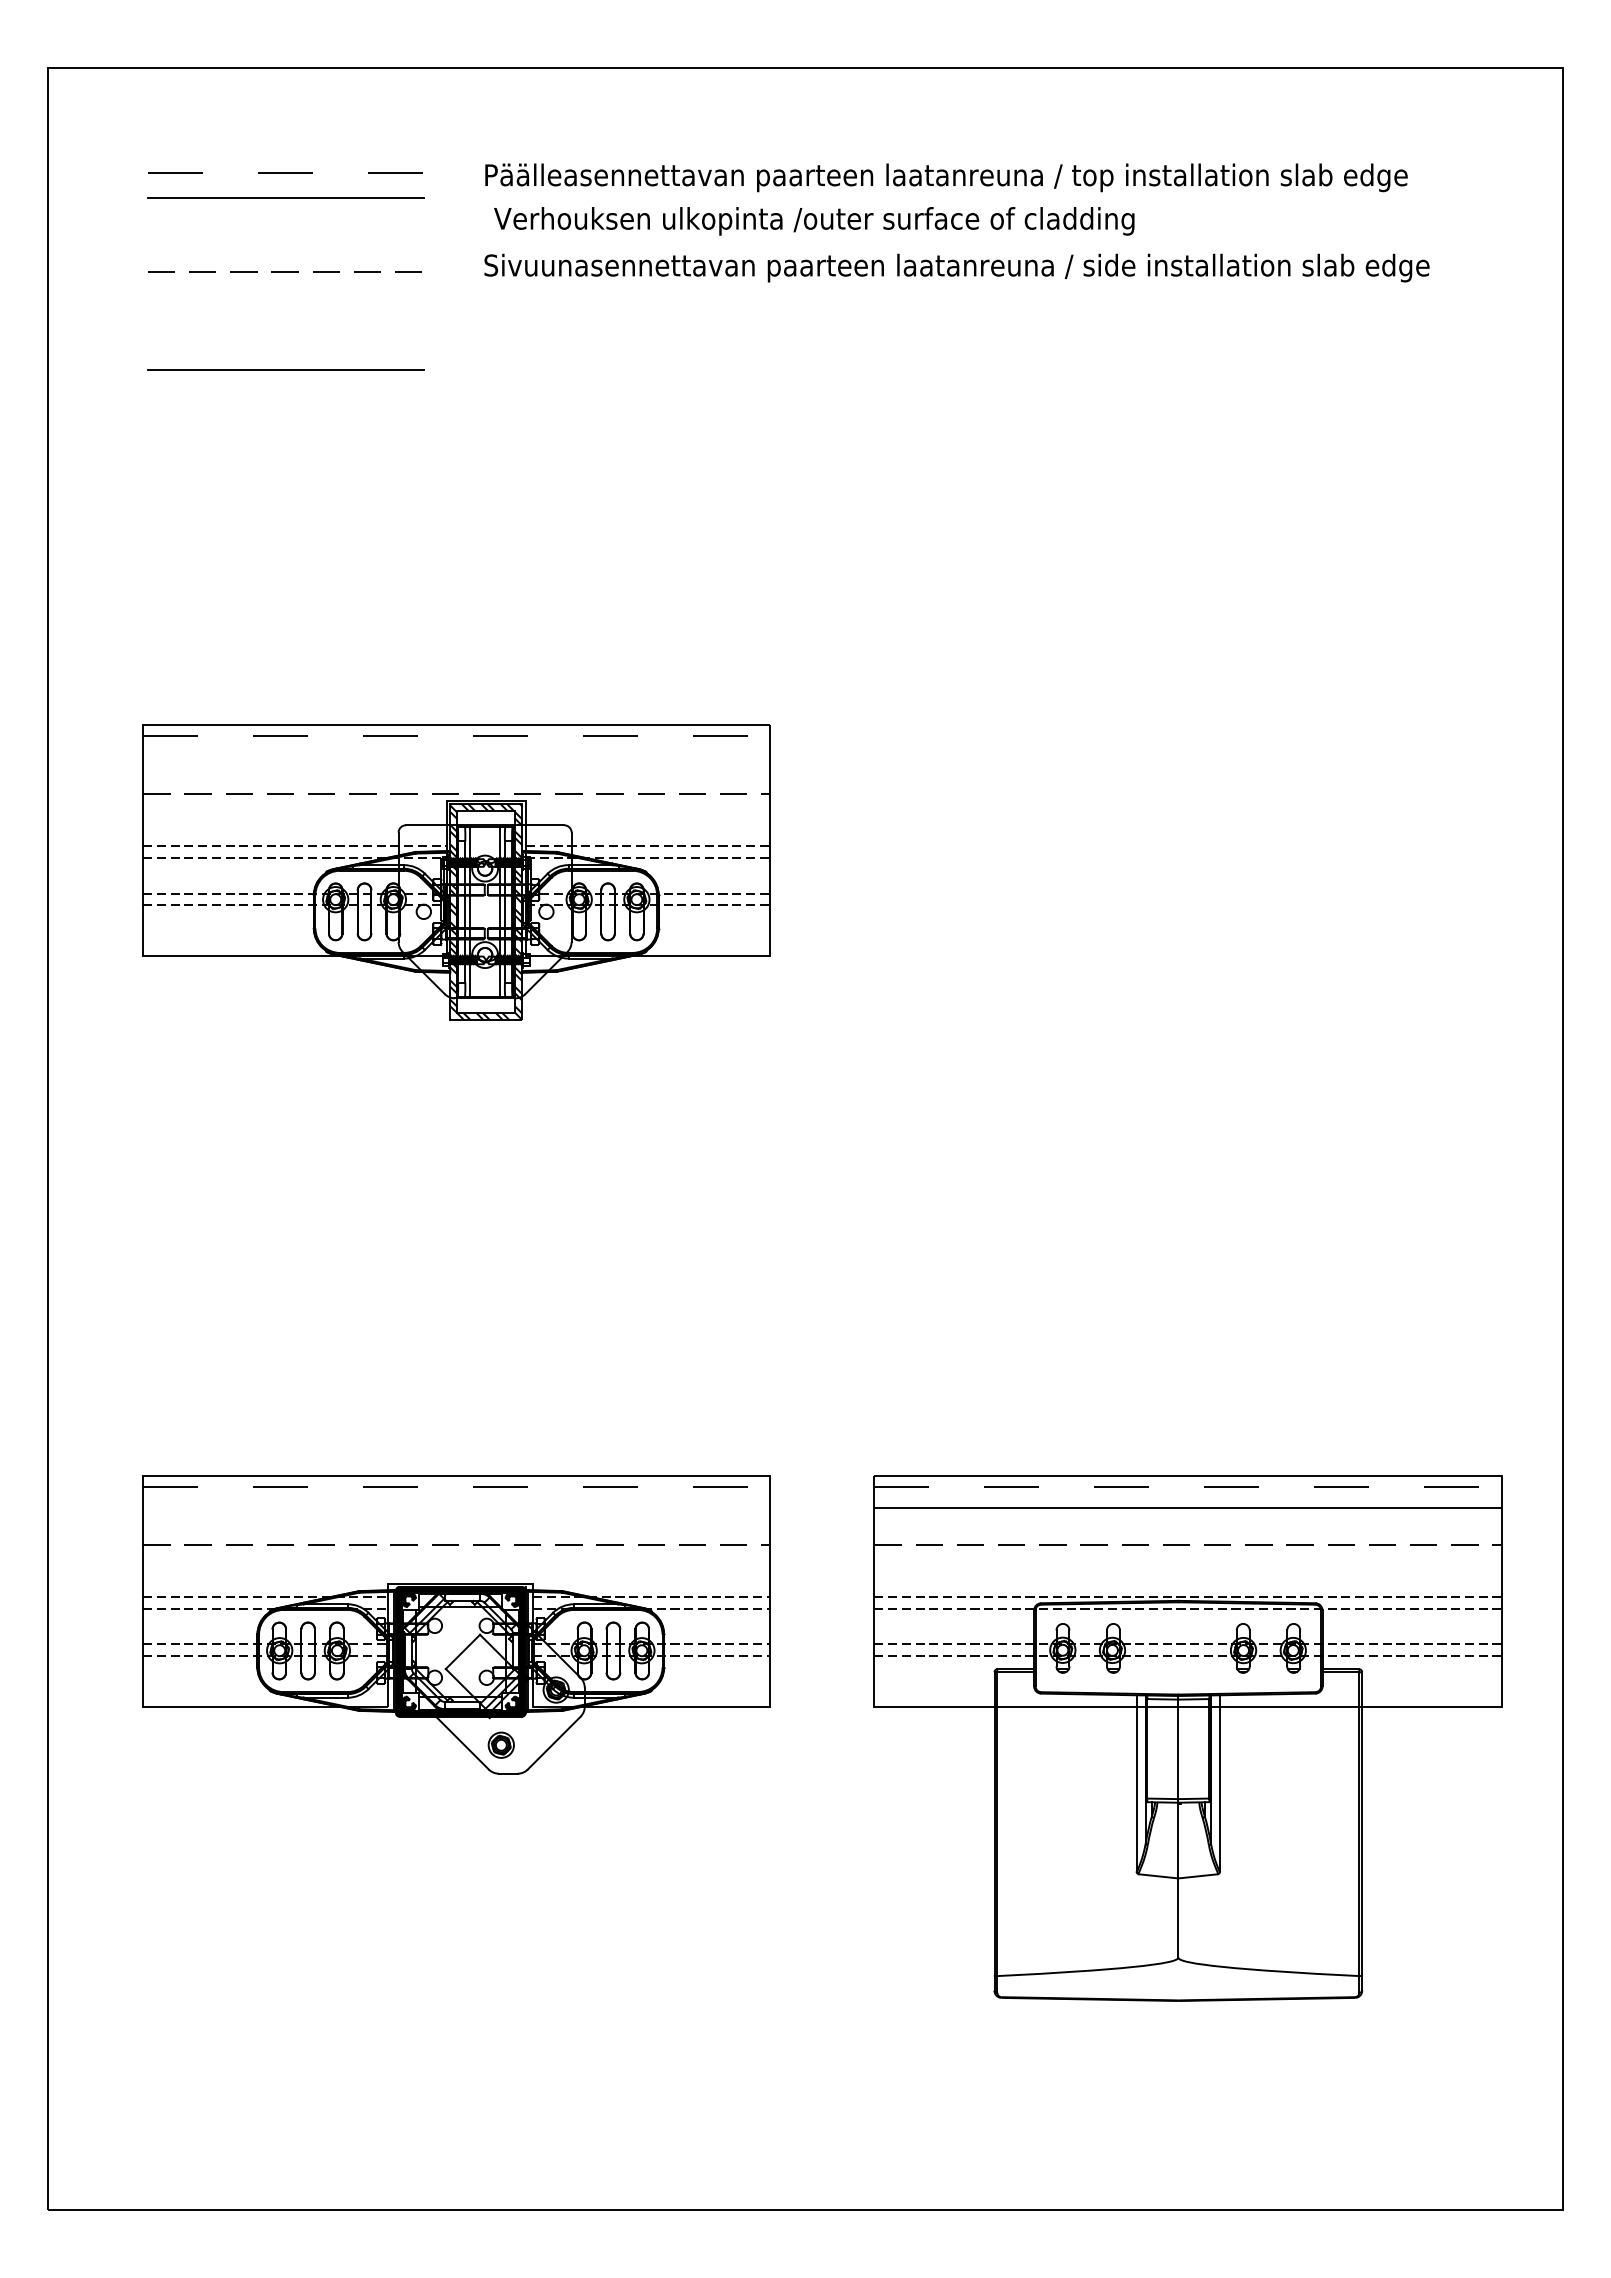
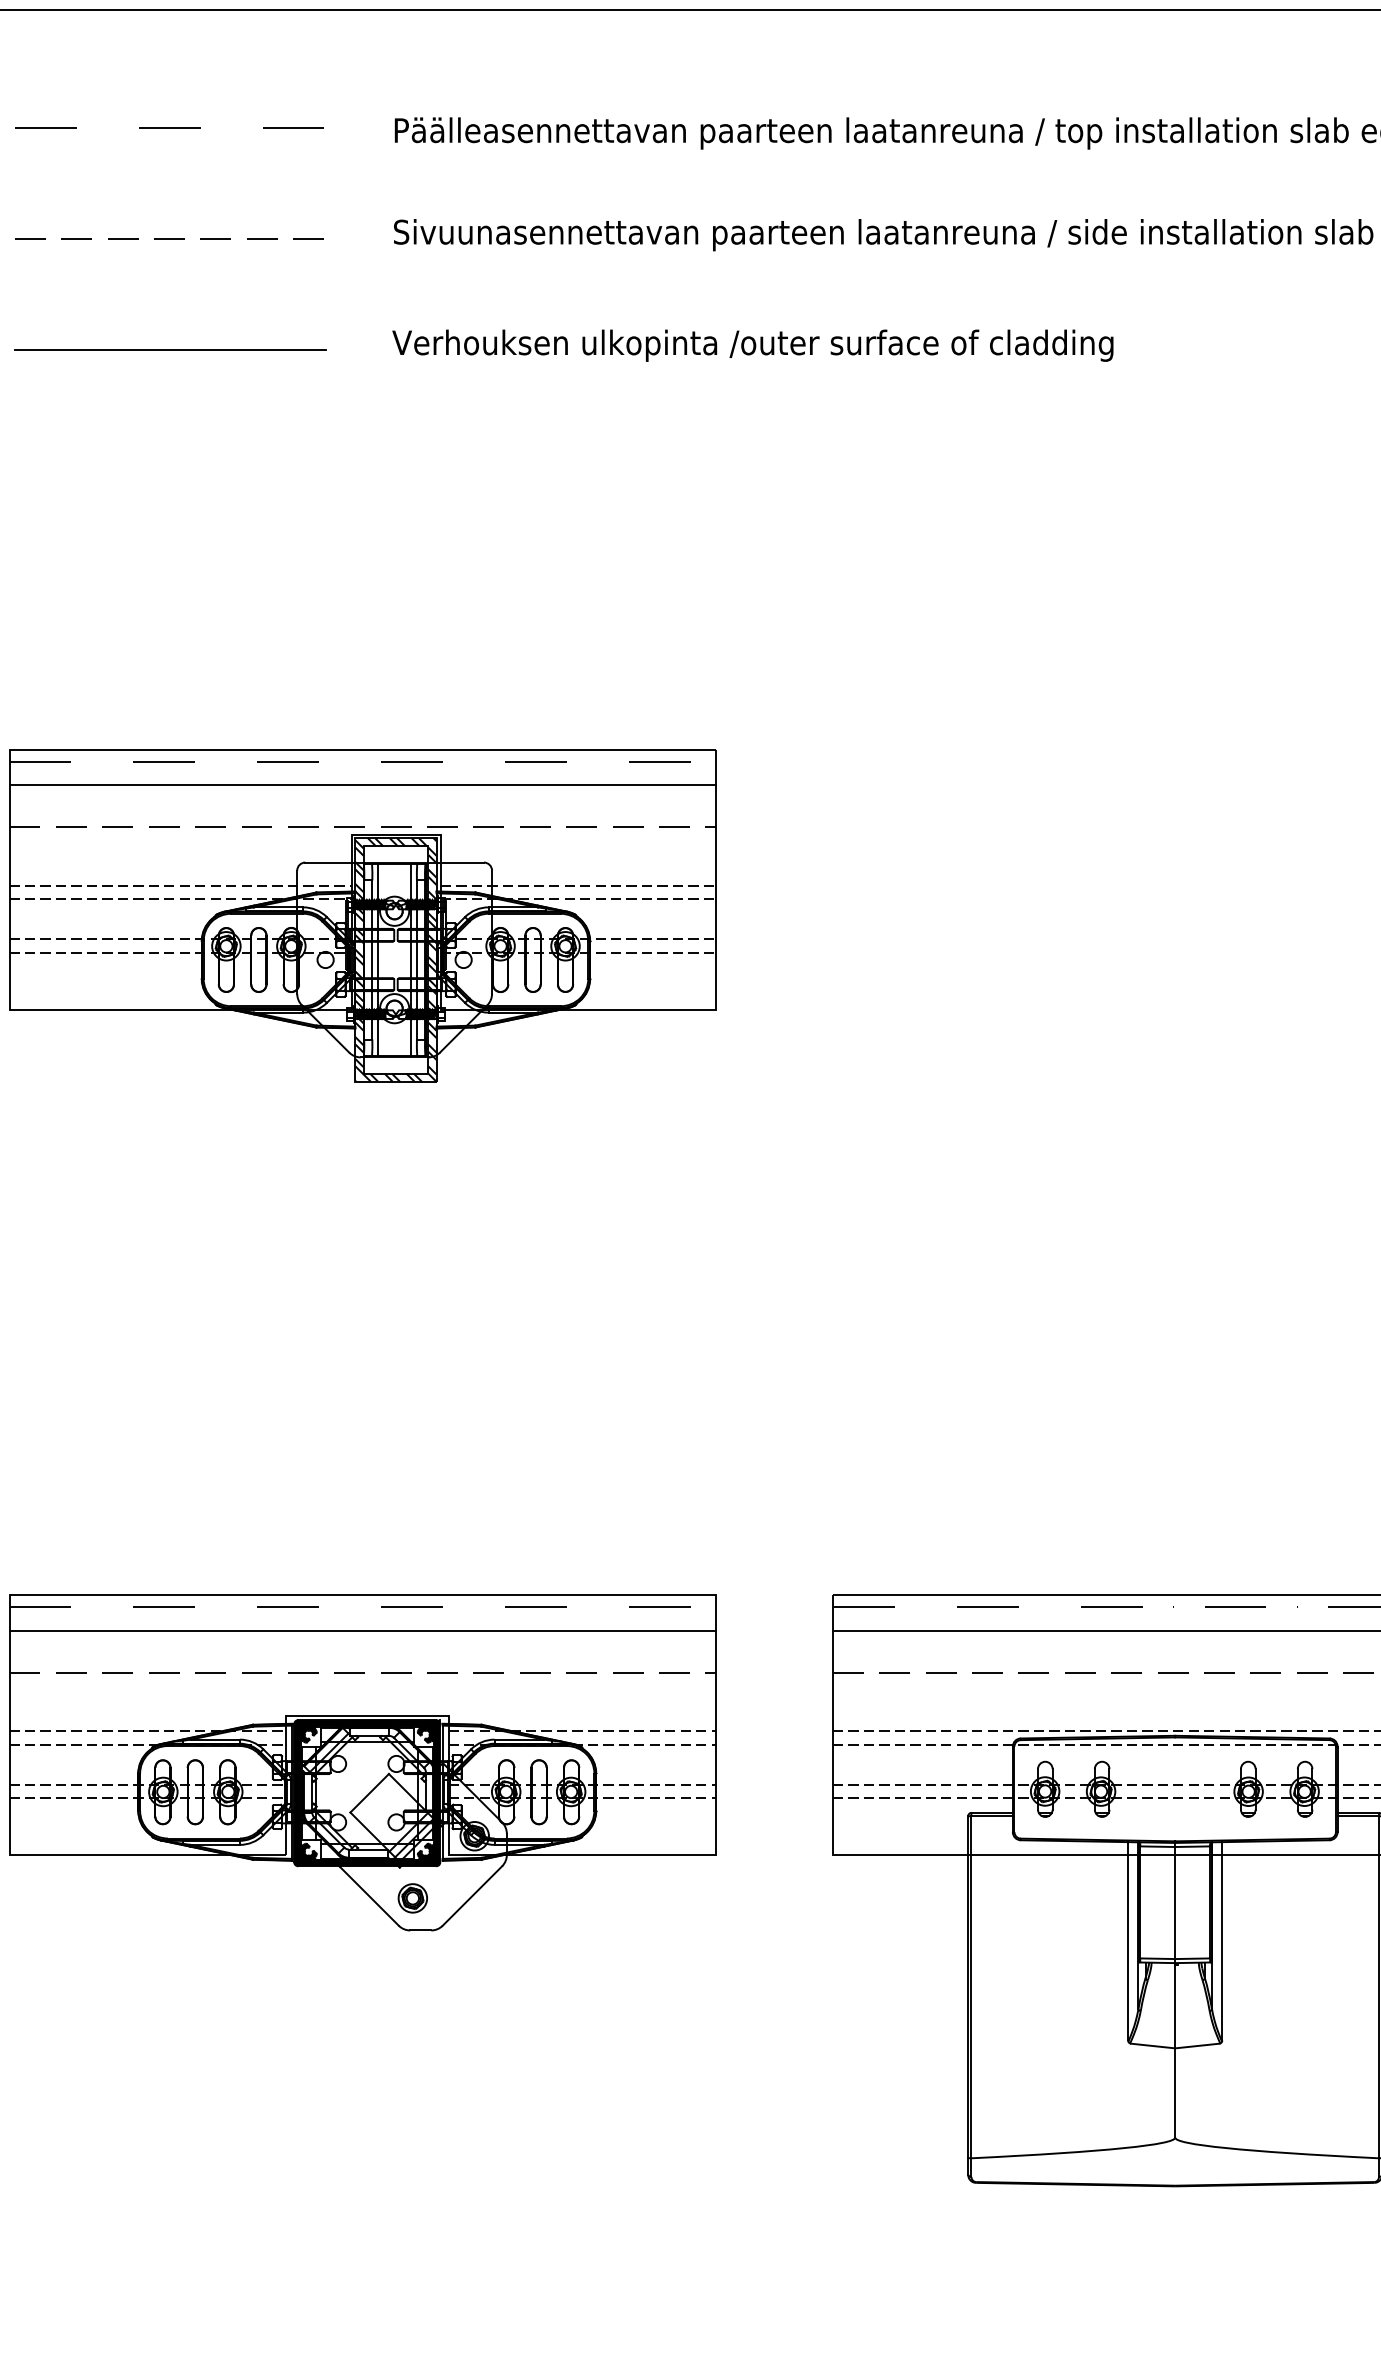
line: (285, 197) -> (169, 155), removed
text: (814, 221) -> (753, 345), moved
line: (456, 756) -> (362, 785), added
line: (456, 1507) -> (362, 1630), added

